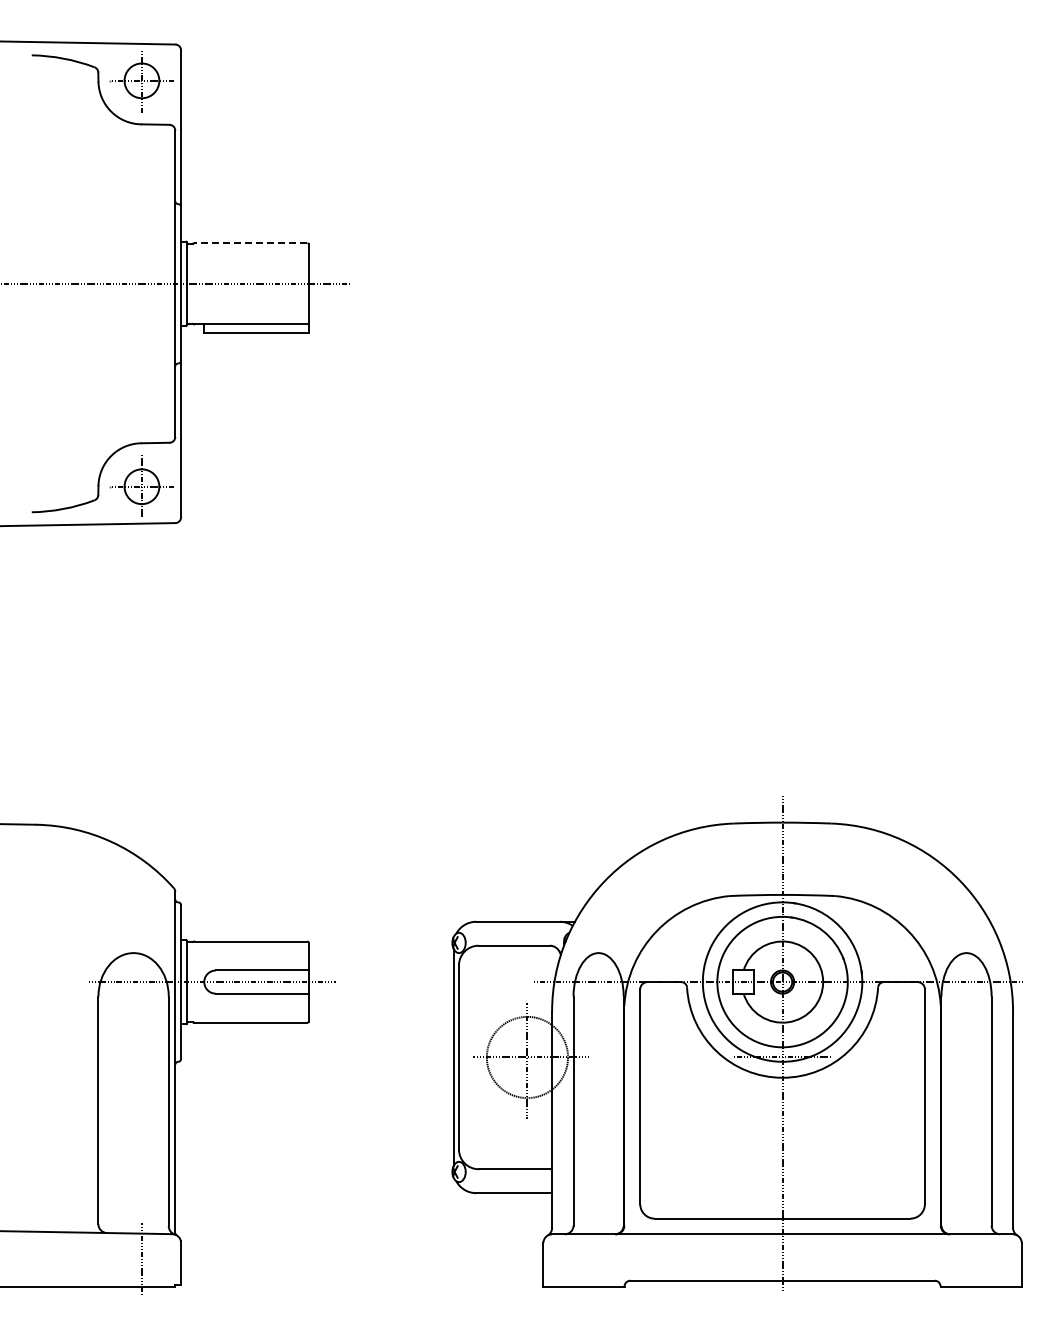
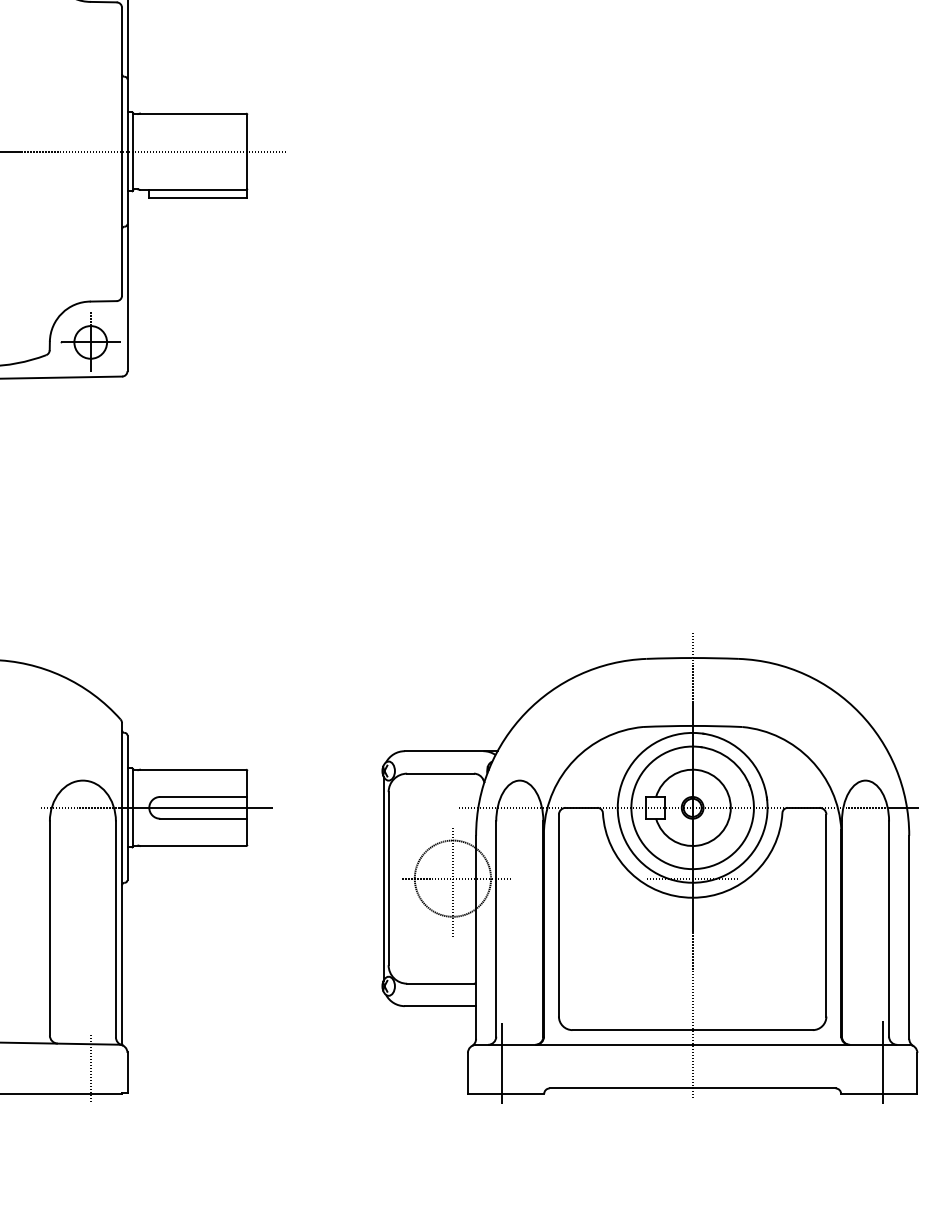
line: (250, 243) -> (192, 113), dashed -> solid
line: (985, 1252) -> (883, 1061), added
line: (579, 1253) -> (501, 1062), added

